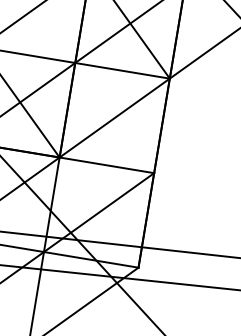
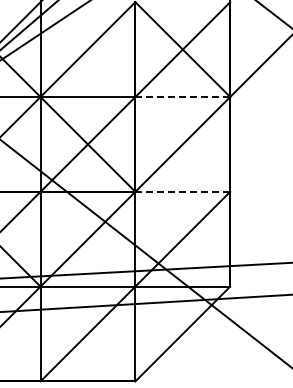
line: (123, 71) -> (183, 97), solid -> dashed
line: (107, 165) -> (183, 191), solid -> dashed

